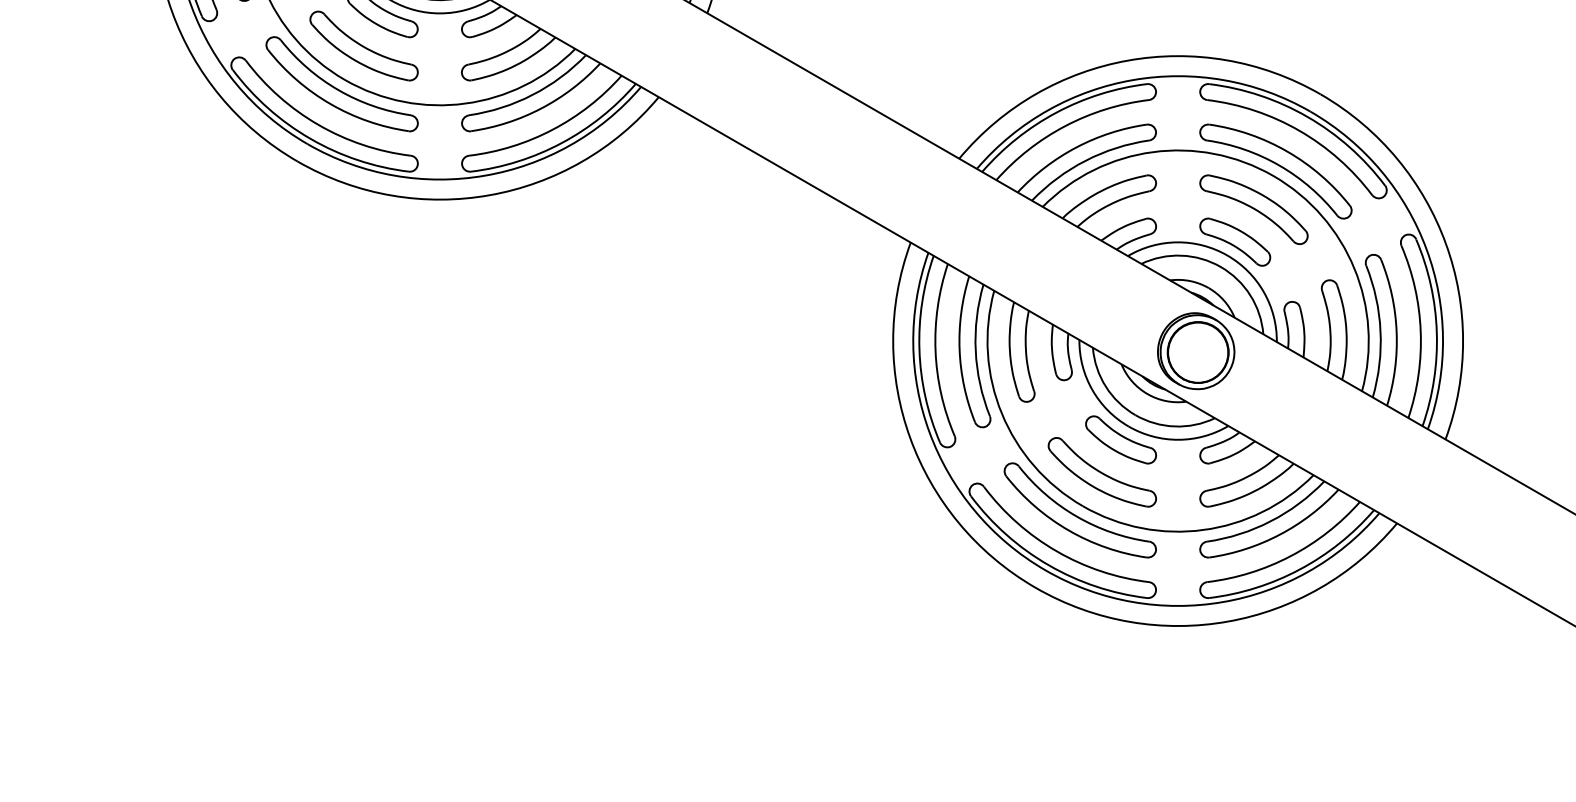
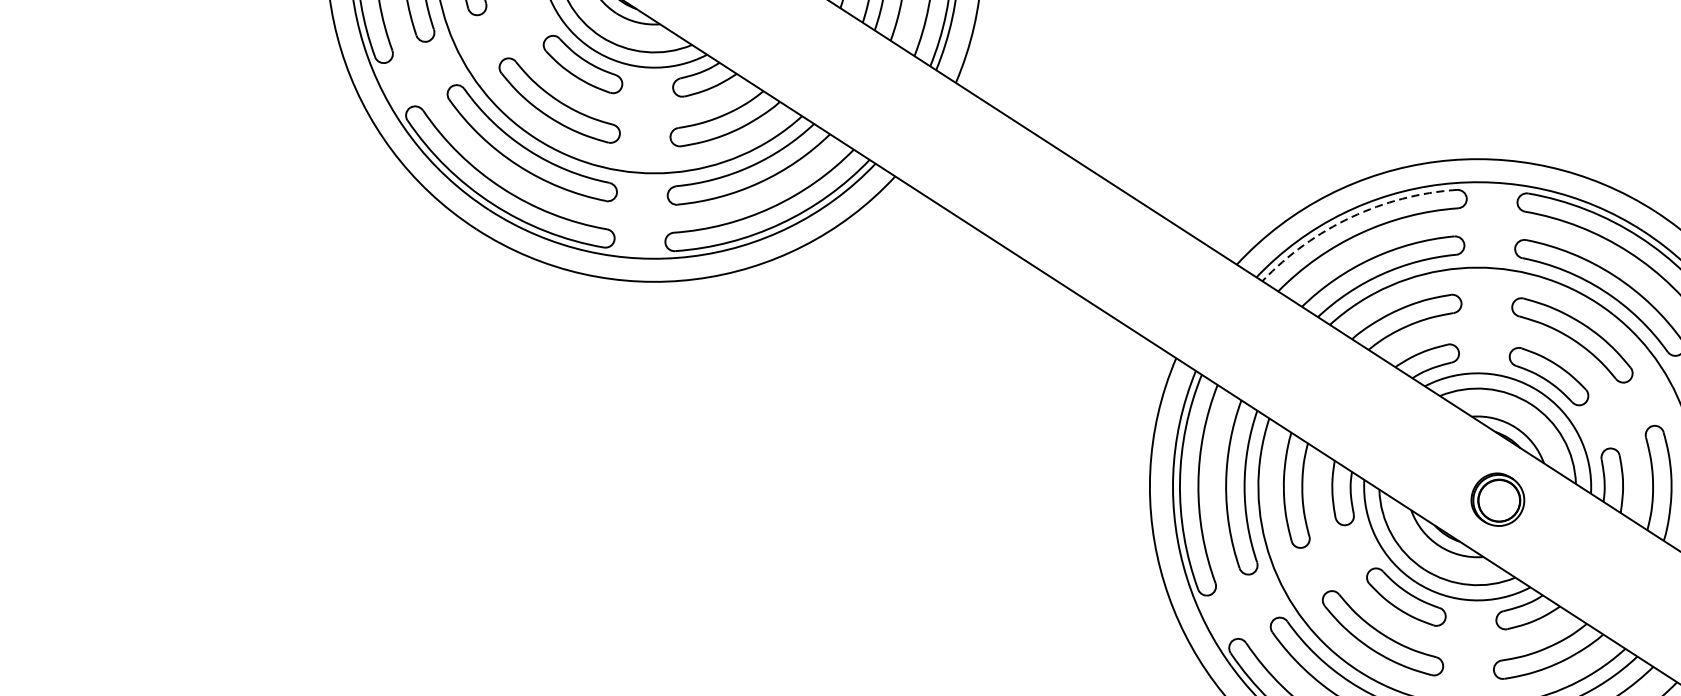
arc: (1056, 112) -> (1351, 217), solid -> dashed
part: (1196, 351) -> (1498, 499), size x0.6

